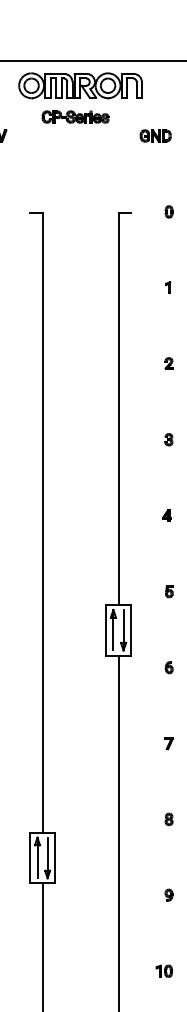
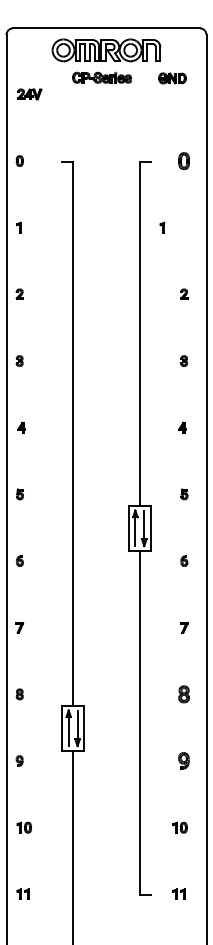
part: (155, 136) -> (172, 78), moved
part: (169, 211) -> (184, 160), size x1.6
part: (168, 287) -> (162, 227), moved
part: (169, 819) -> (184, 694), size x1.6
part: (169, 894) -> (184, 760), size x1.6

